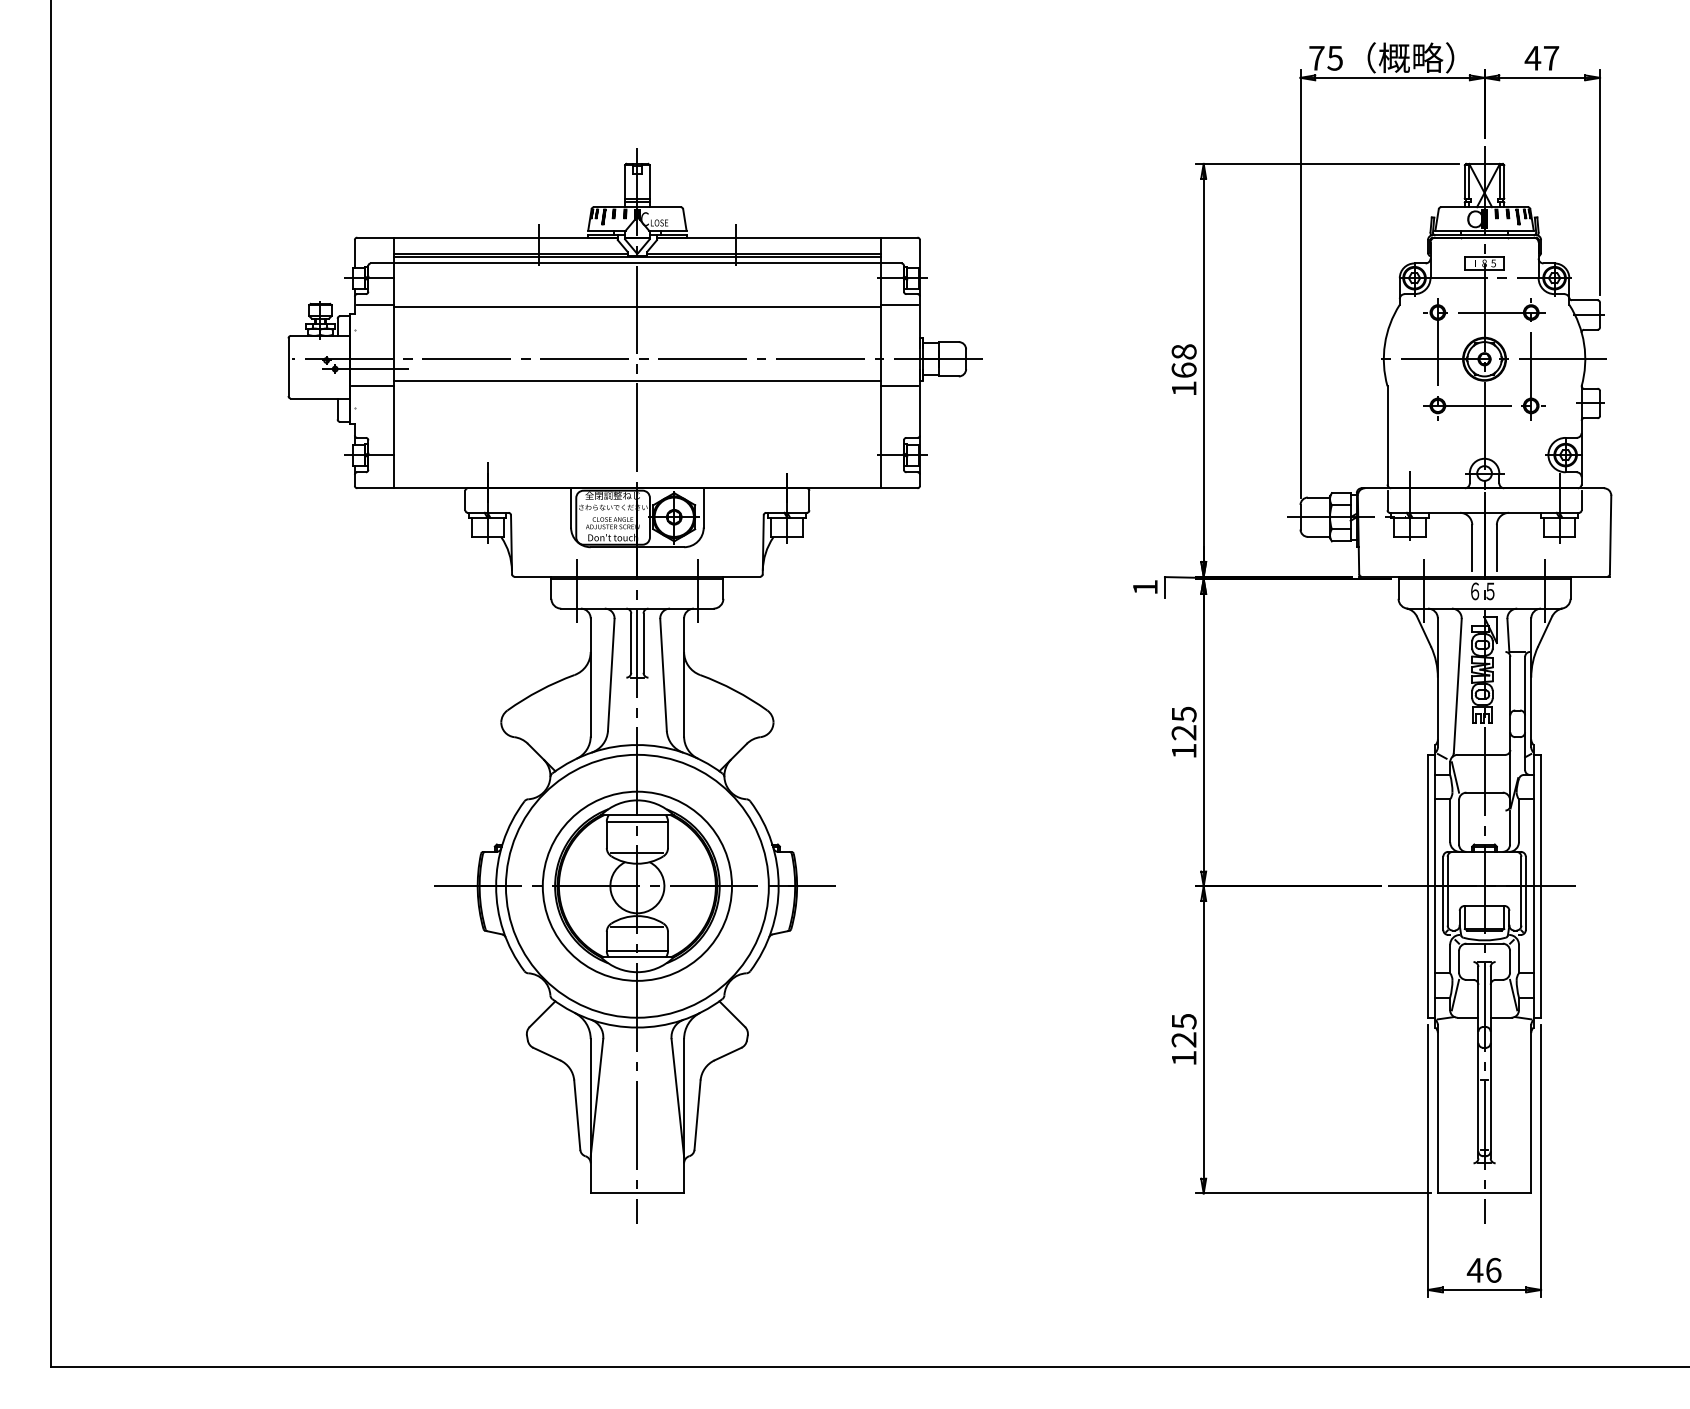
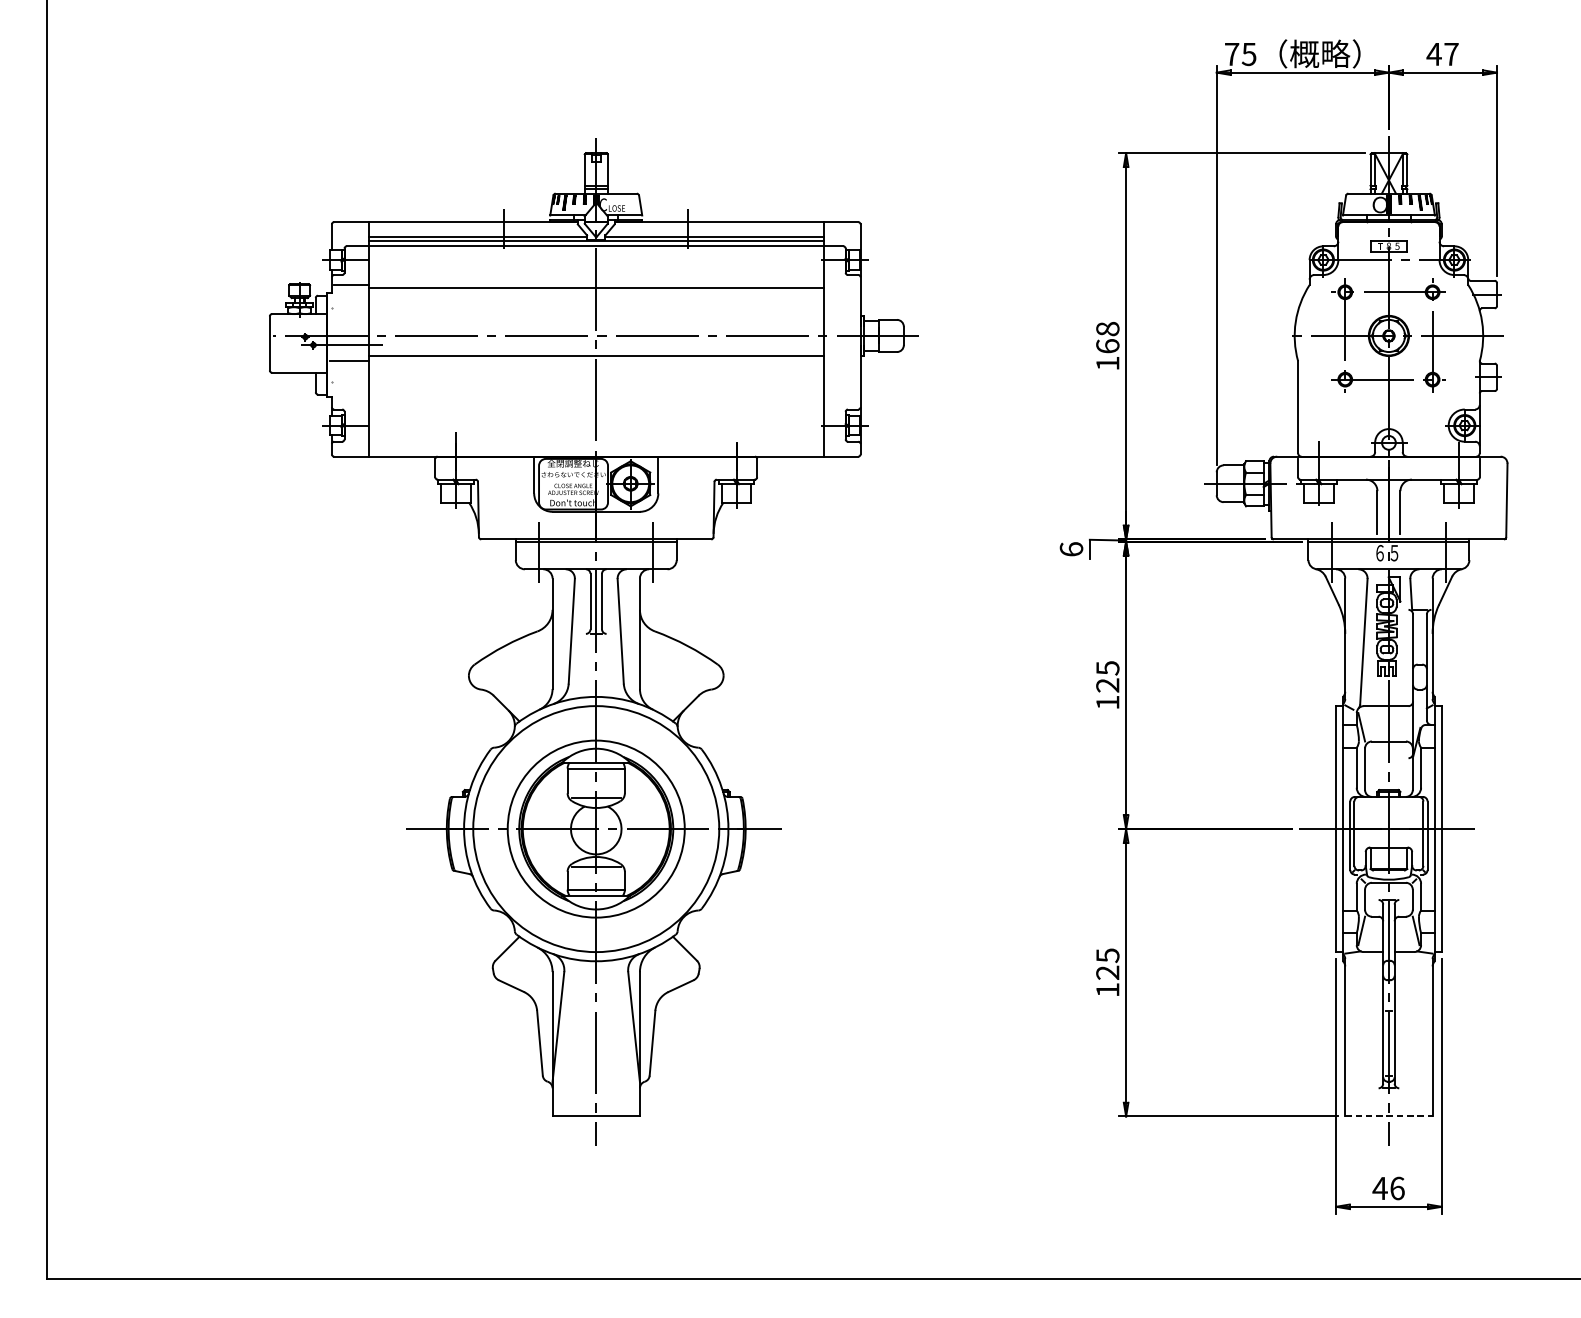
line: (898, 304) -> (840, 284), removed
line: (898, 386) -> (840, 361), removed
text: (1144, 586) -> (1070, 548), 1 -> 6
line: (1484, 1193) -> (1388, 1116), solid -> dashed

